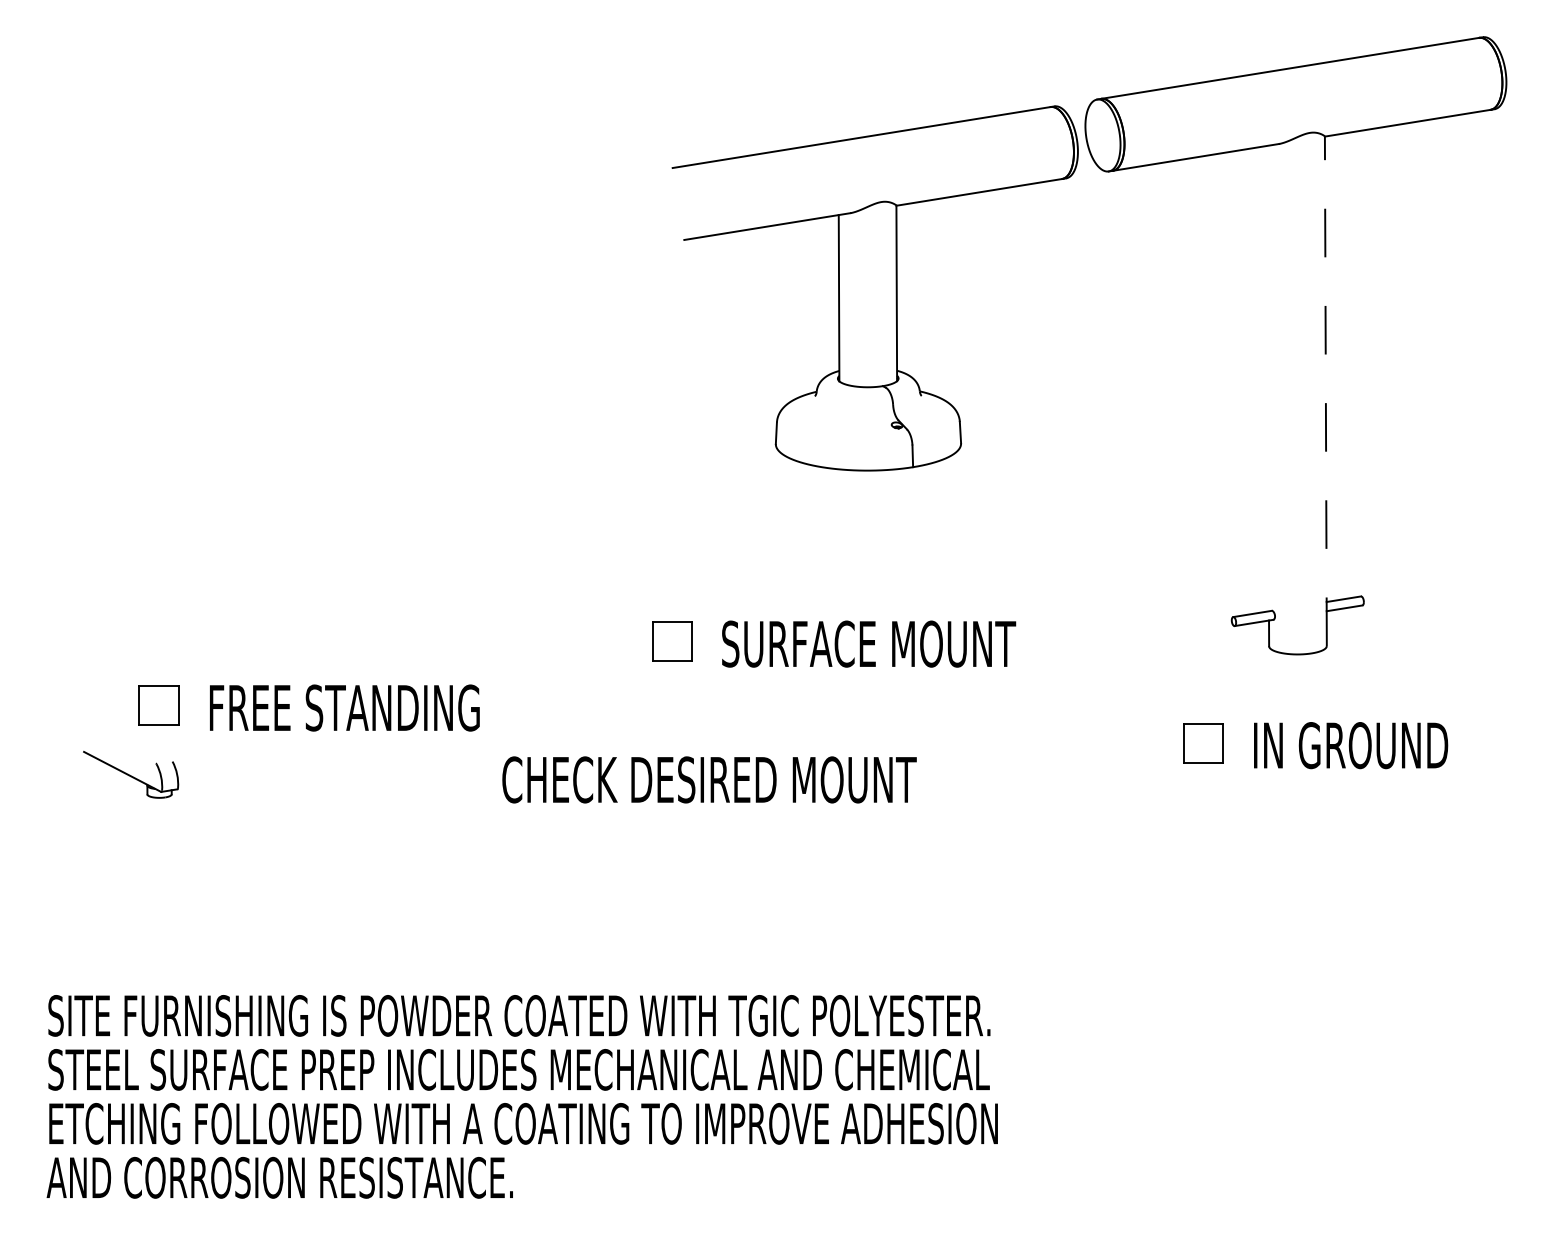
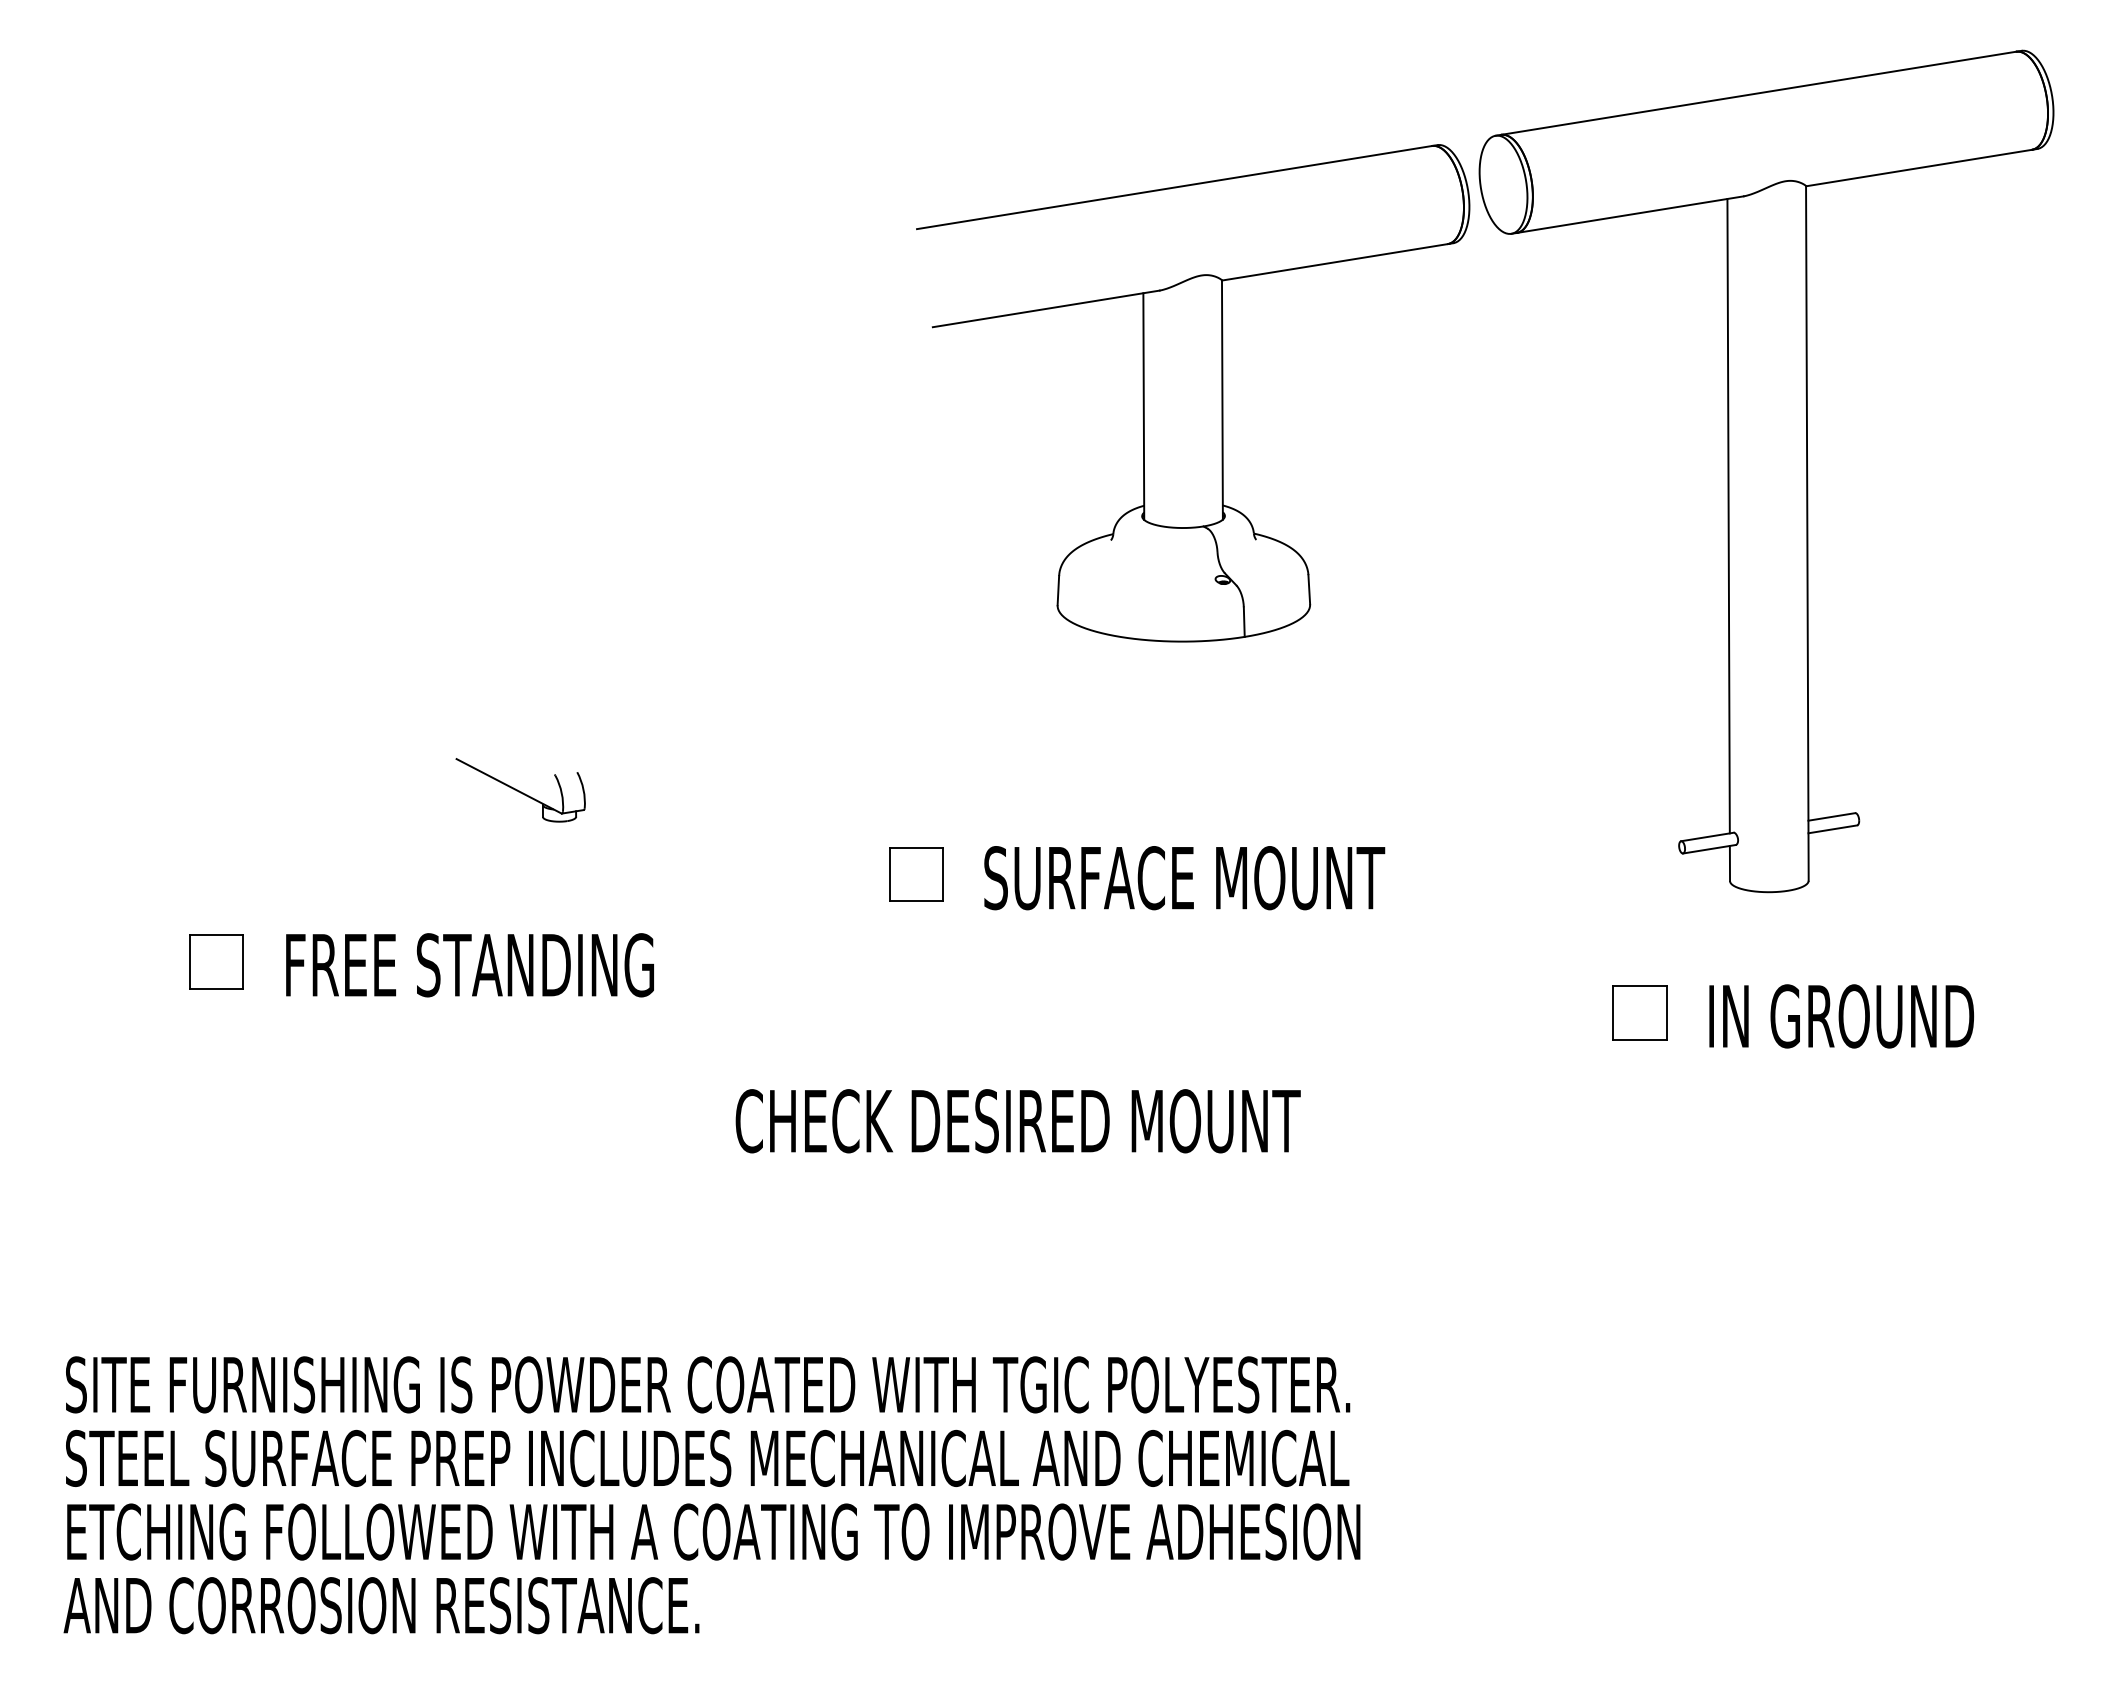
line: (1268, 378) -> (1728, 515), added
line: (1325, 390) -> (1807, 532), dashed -> solid
part: (130, 774) -> (520, 790), moved
text: (709, 780) -> (1017, 1121), moved

